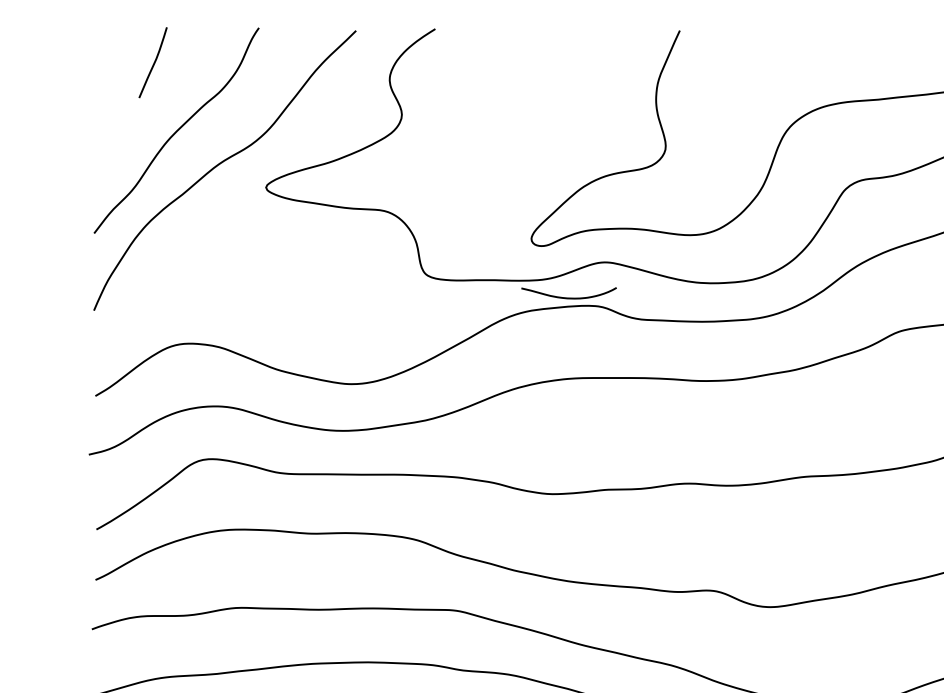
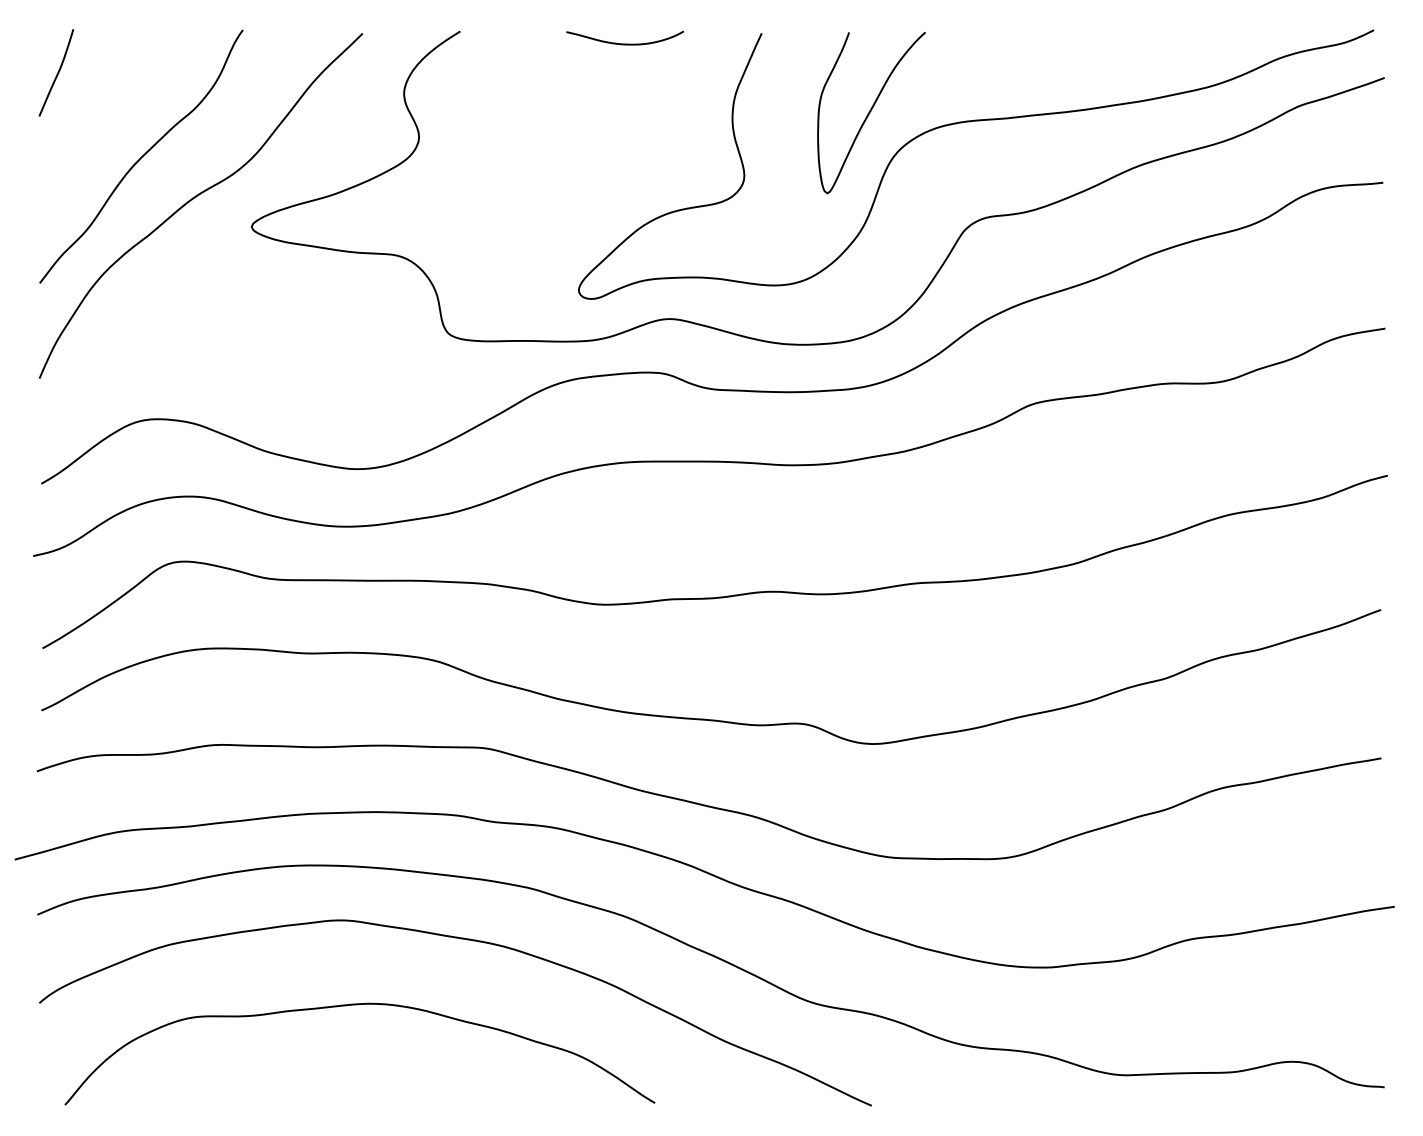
curve: (153, 62) -> (57, 72), moved
curve: (768, 95) -> (870, 113), added
curve: (568, 297) -> (624, 43), moved

